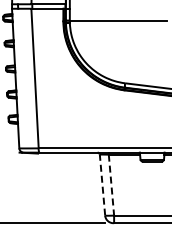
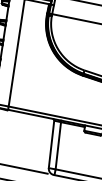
line: (102, 185) -> (51, 144), dashed -> solid
line: (111, 185) -> (58, 146), dashed -> solid

